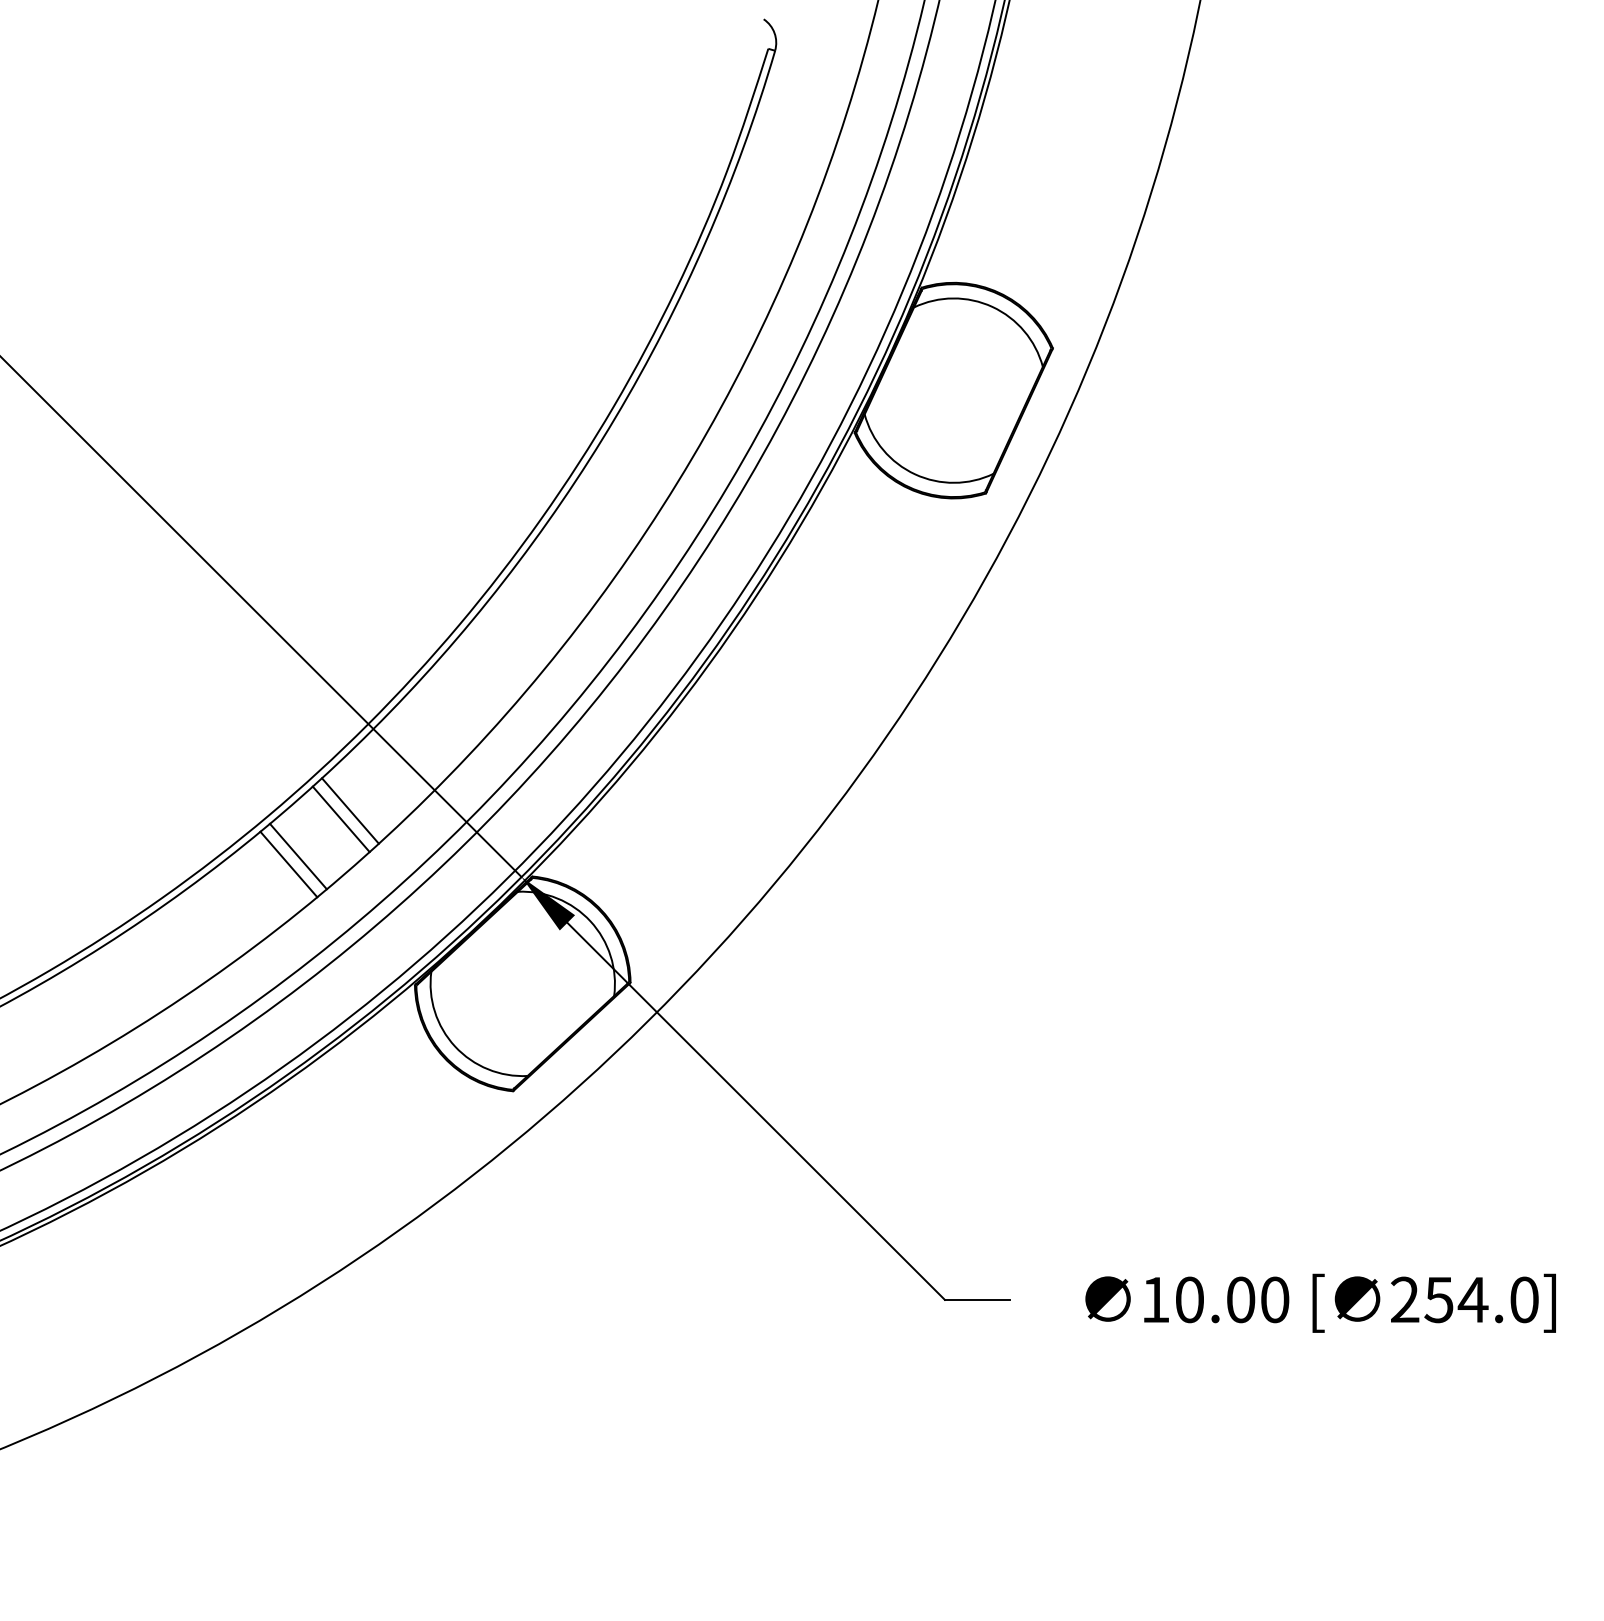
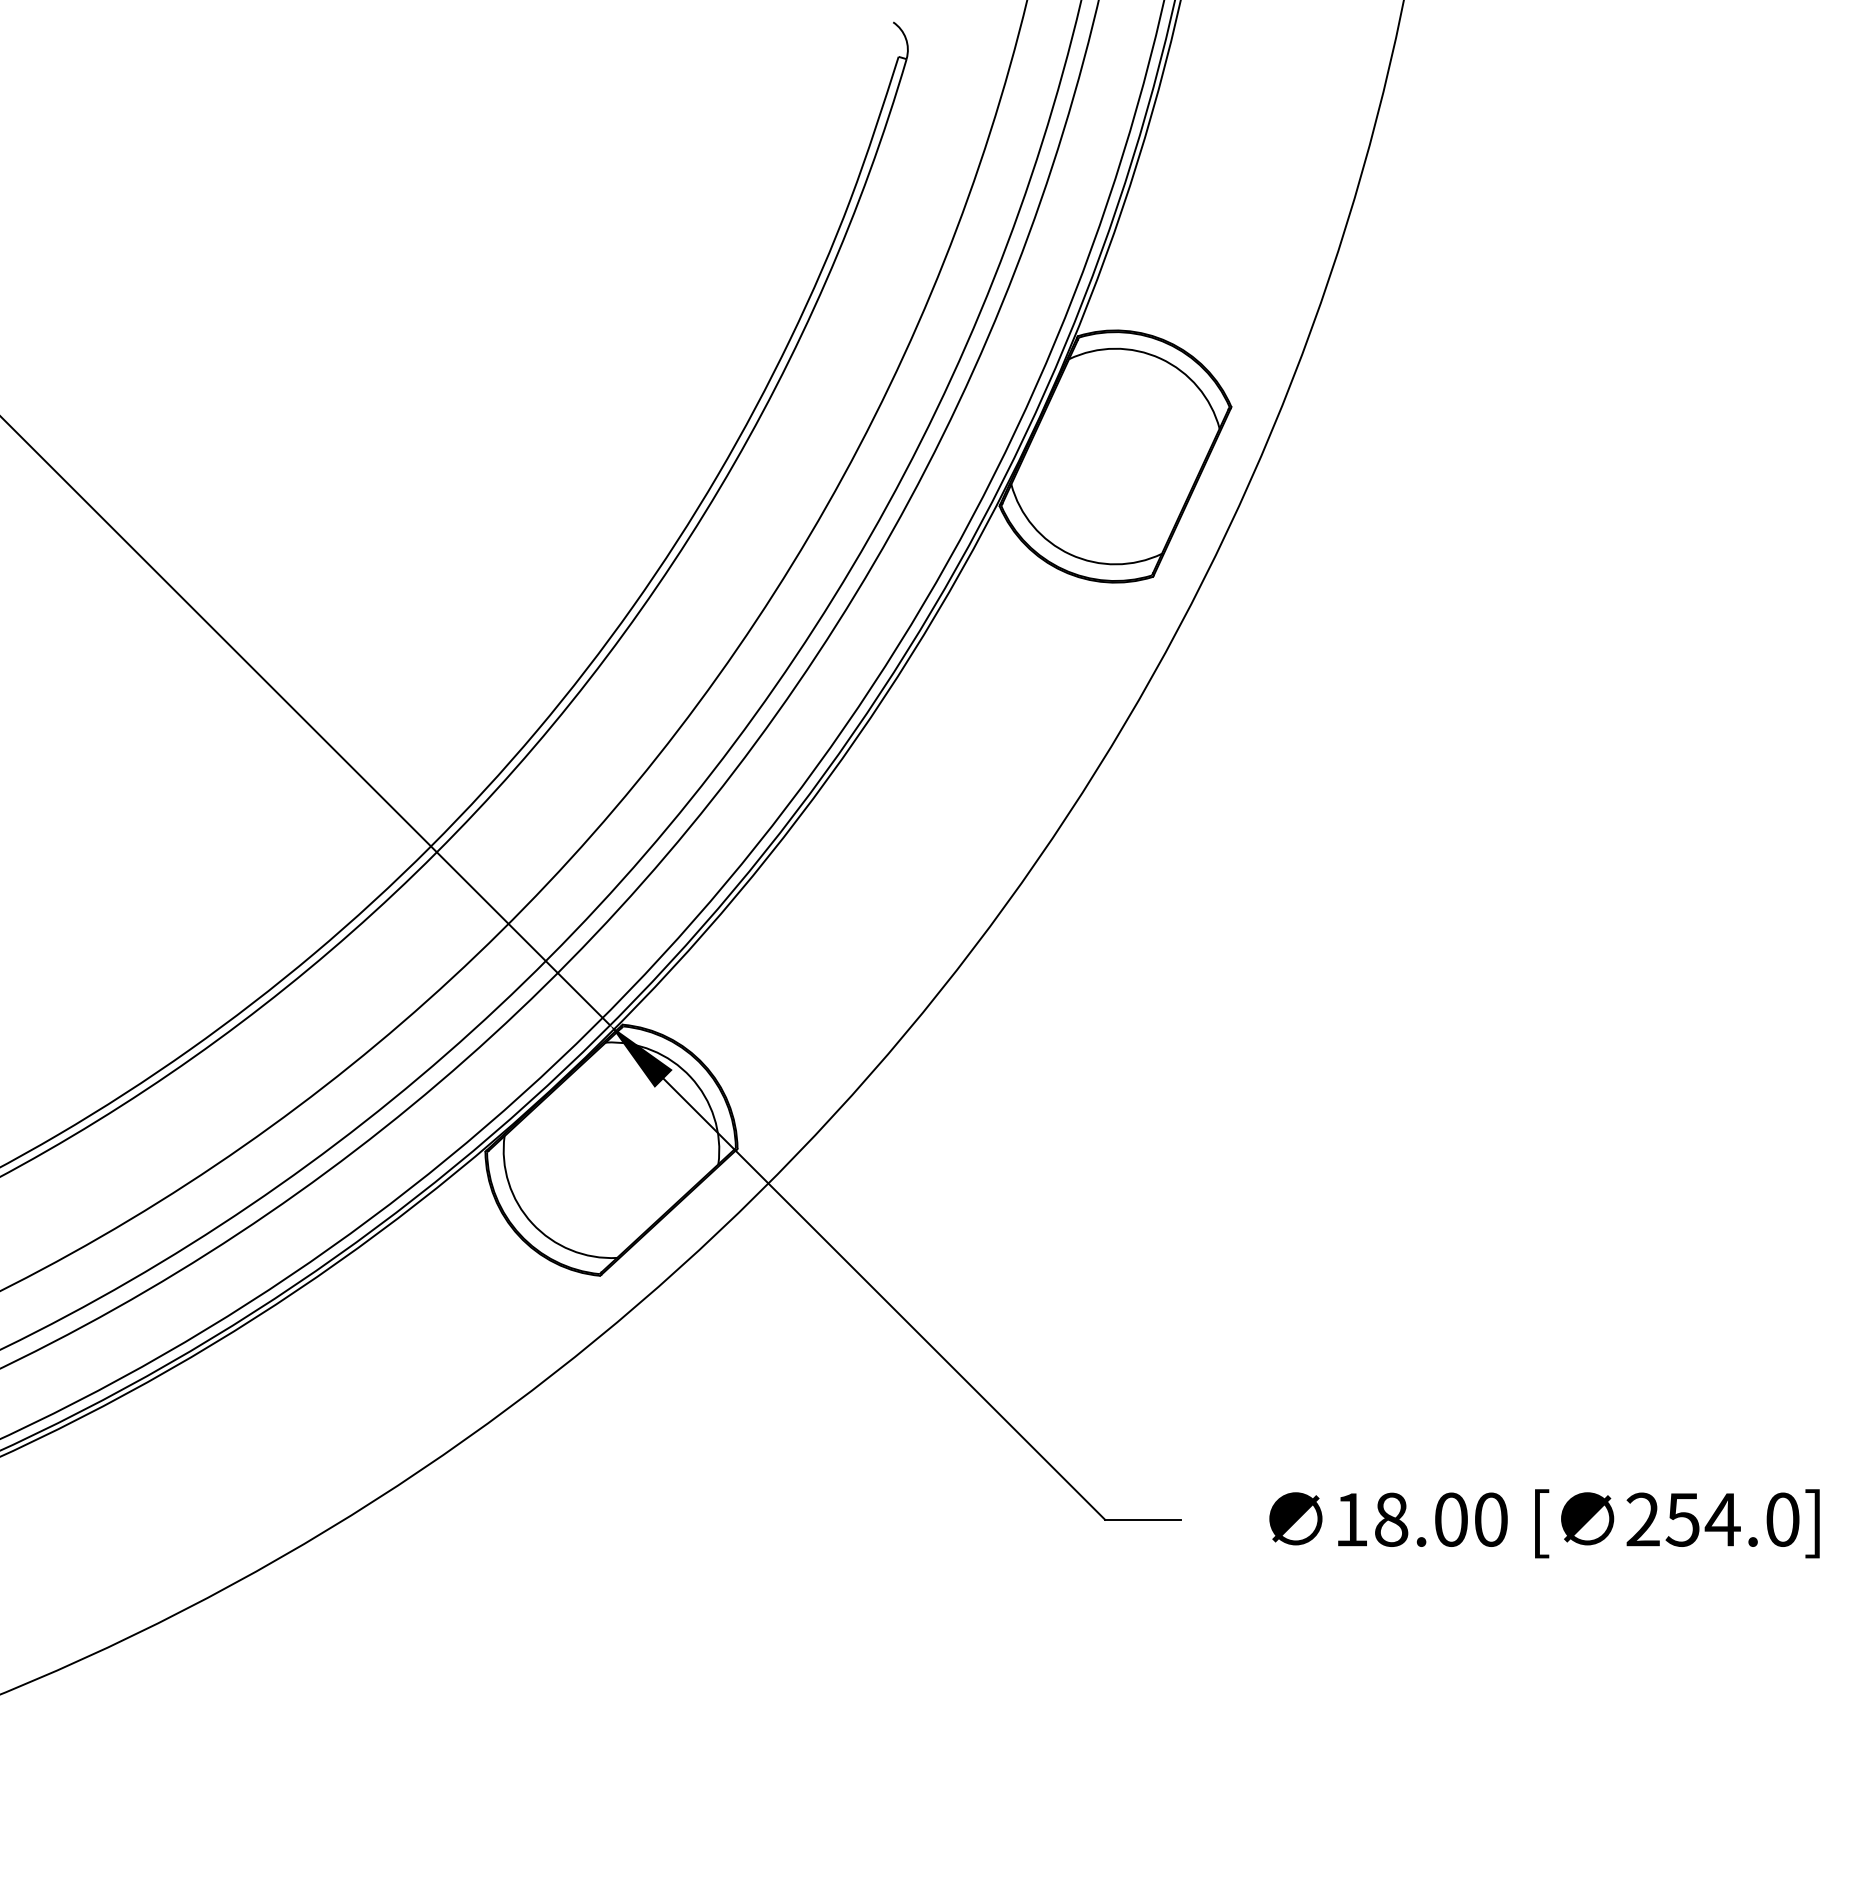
line: (350, 810) -> (409, 947), removed
line: (341, 819) -> (399, 957), removed
line: (297, 856) -> (348, 1001), removed
line: (288, 864) -> (337, 1010), removed
text: (1189, 1299) -> (1391, 1519), 10.00 -> 18.00

